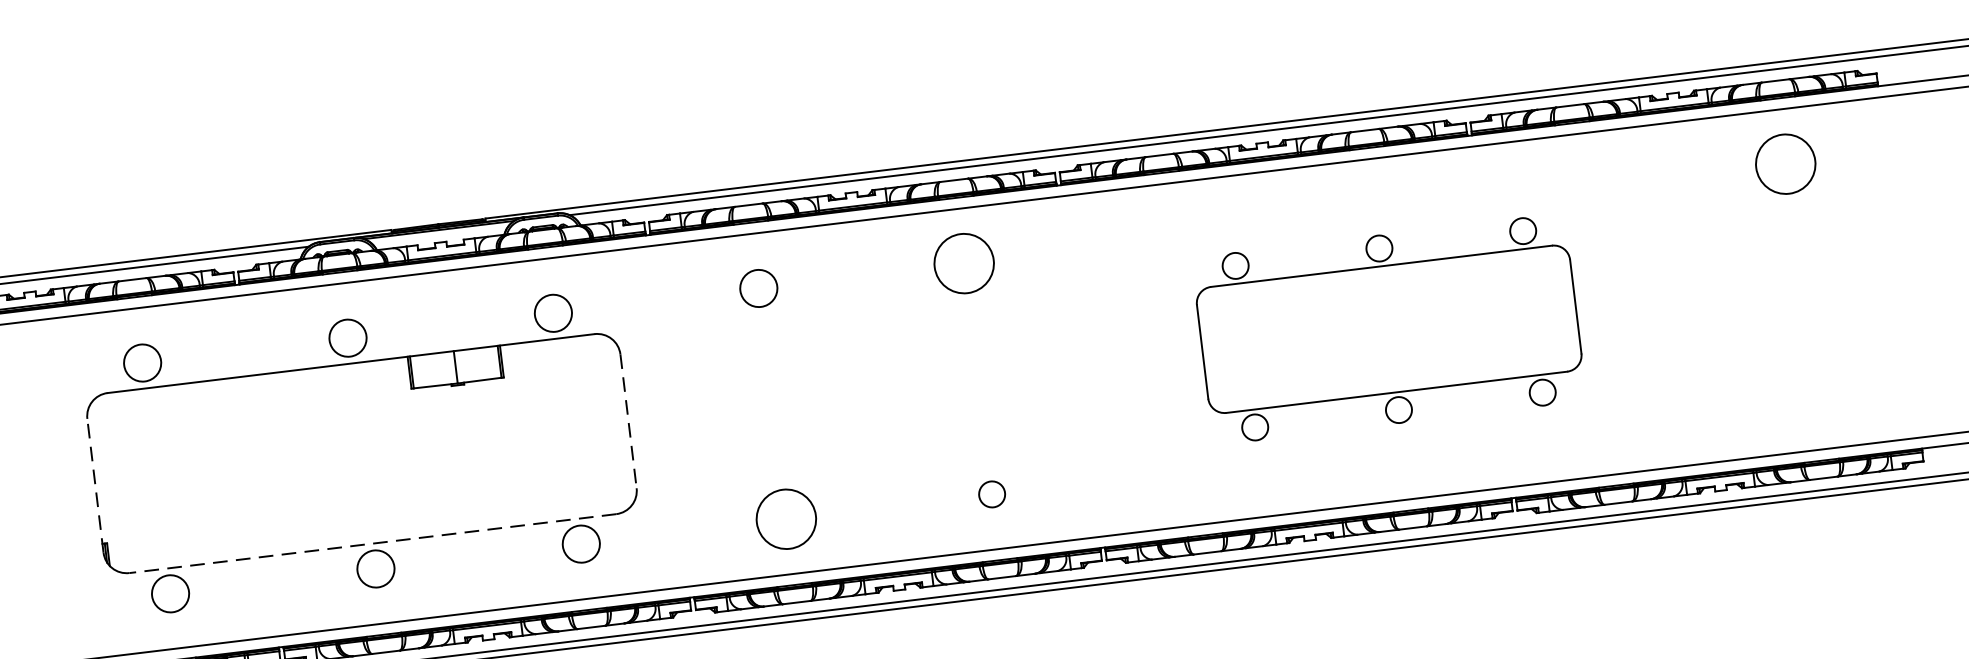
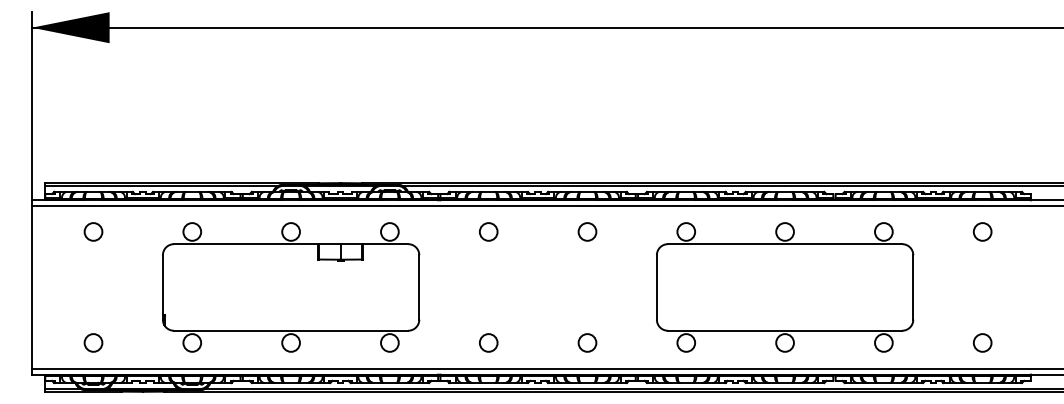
circle: (1785, 163) -> (982, 231), size x0.62
circle: (964, 262) -> (587, 231), size x0.62
part: (1389, 329) -> (785, 287), size x1.43
circle: (1813, 394) -> (982, 342), added
line: (628, 421) -> (419, 287), dashed -> solid
line: (94, 483) -> (162, 286), dashed -> solid
circle: (992, 493) -> (587, 342), size x1.43
circle: (786, 518) -> (488, 342), size x0.62
line: (371, 543) -> (290, 330), dashed -> solid

